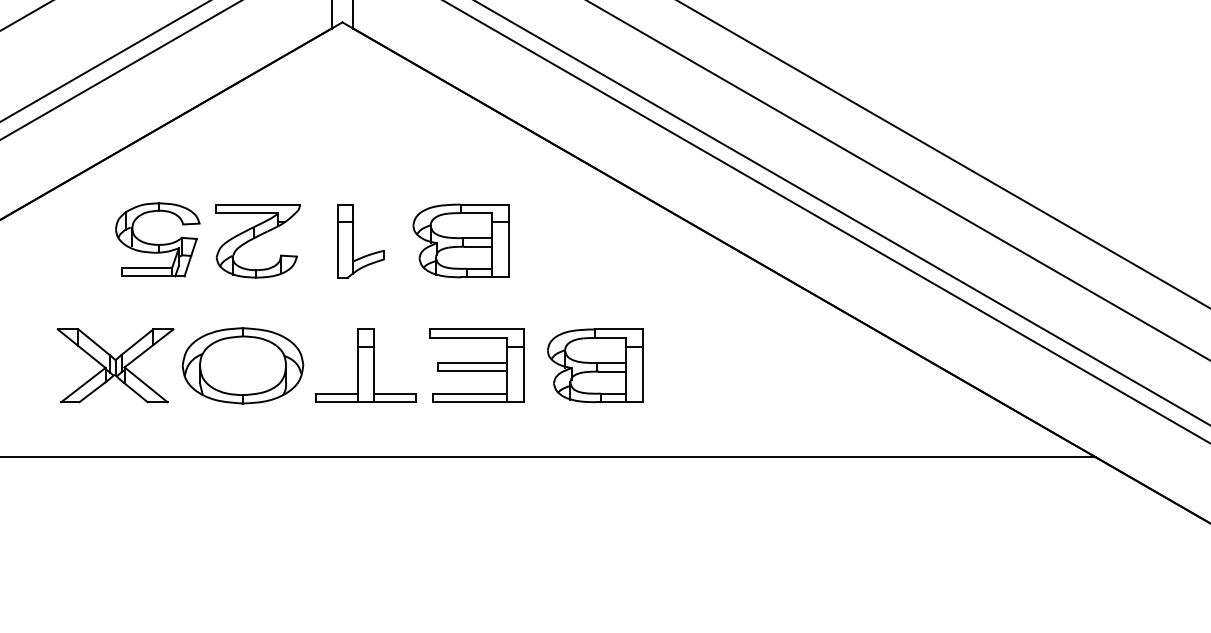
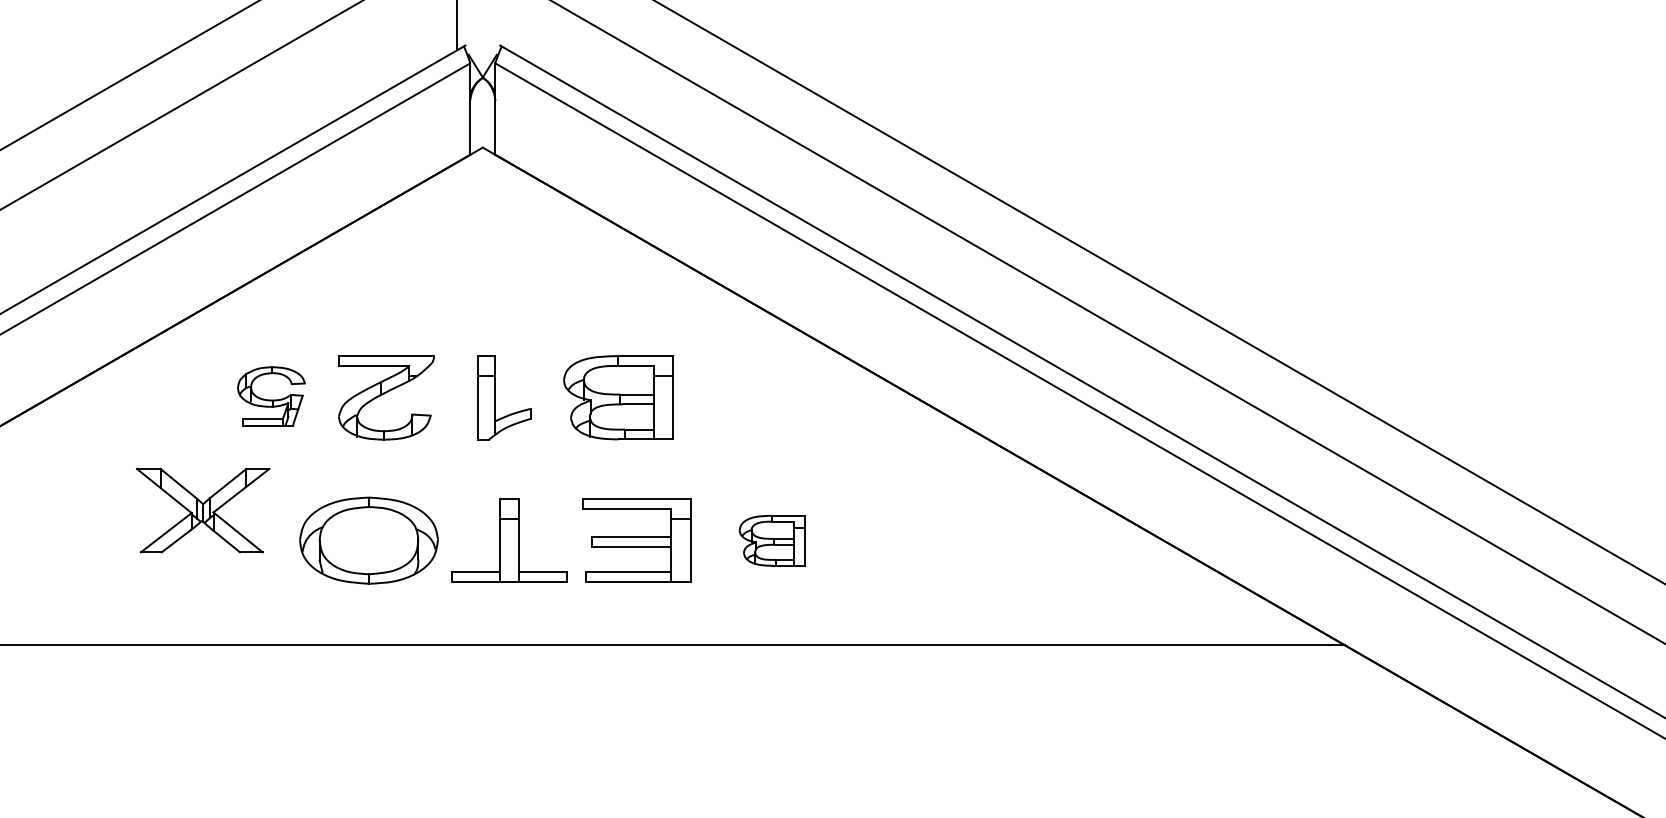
part: (157, 239) -> (271, 396), size x0.7
part: (115, 365) -> (203, 510), moved
part: (595, 365) -> (772, 540), size x0.6

